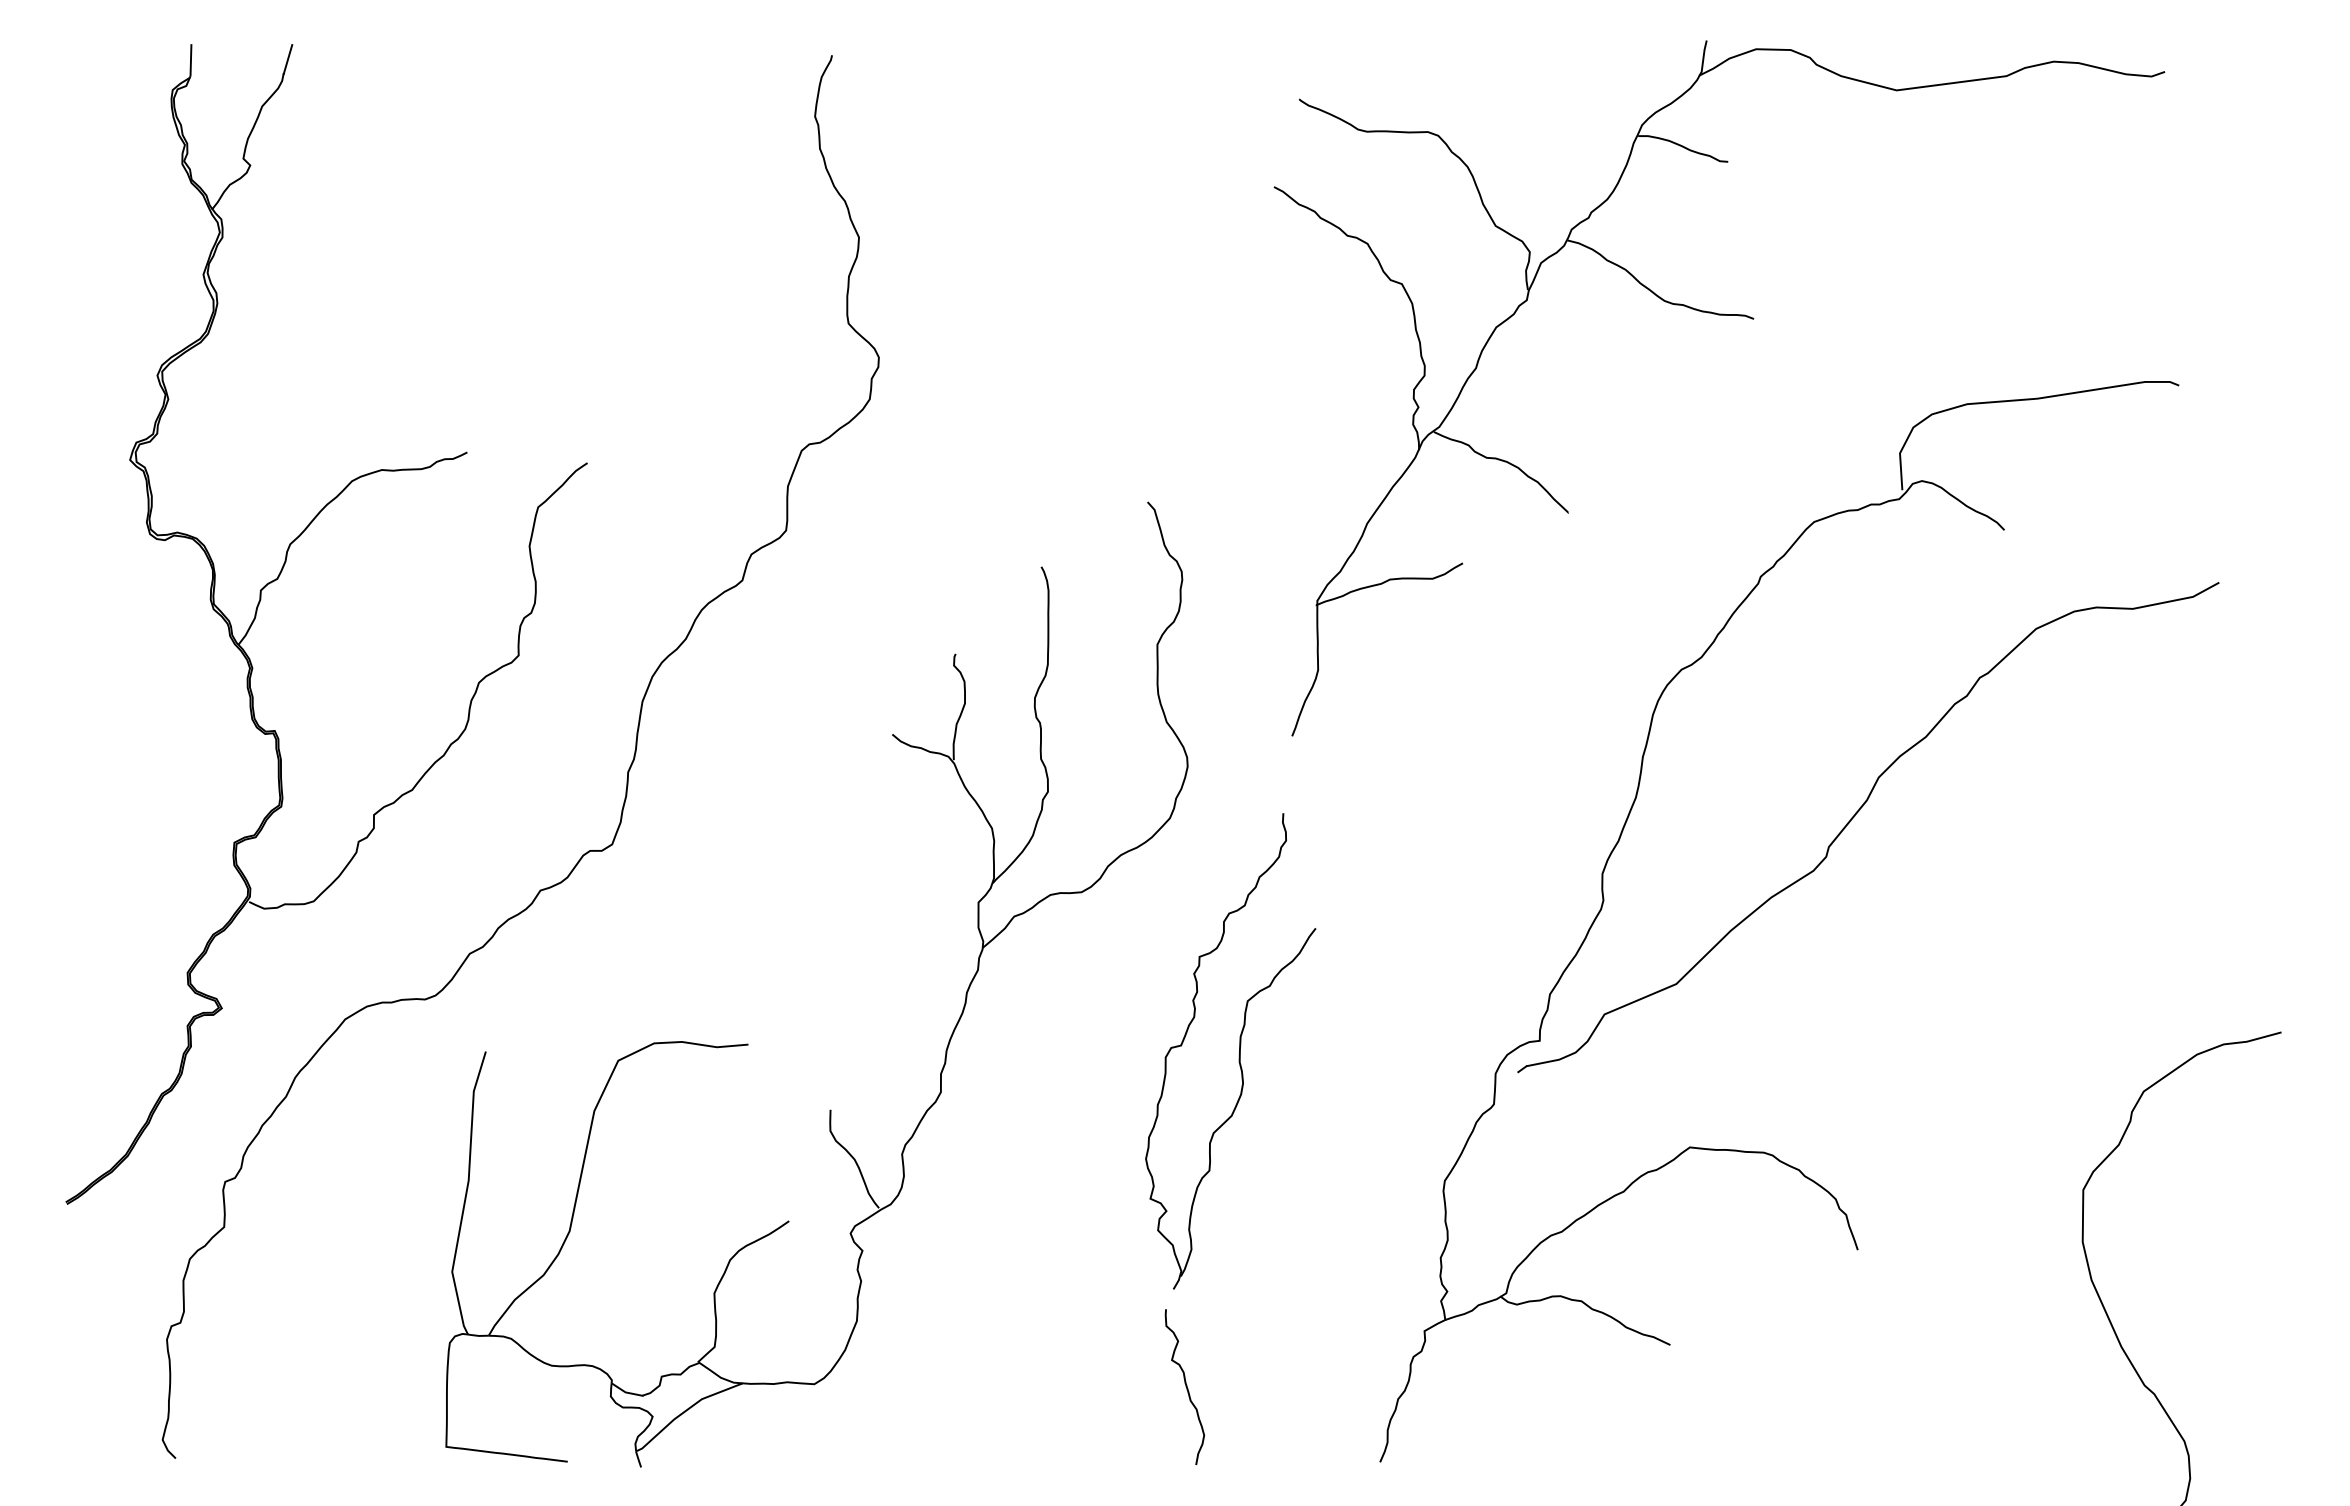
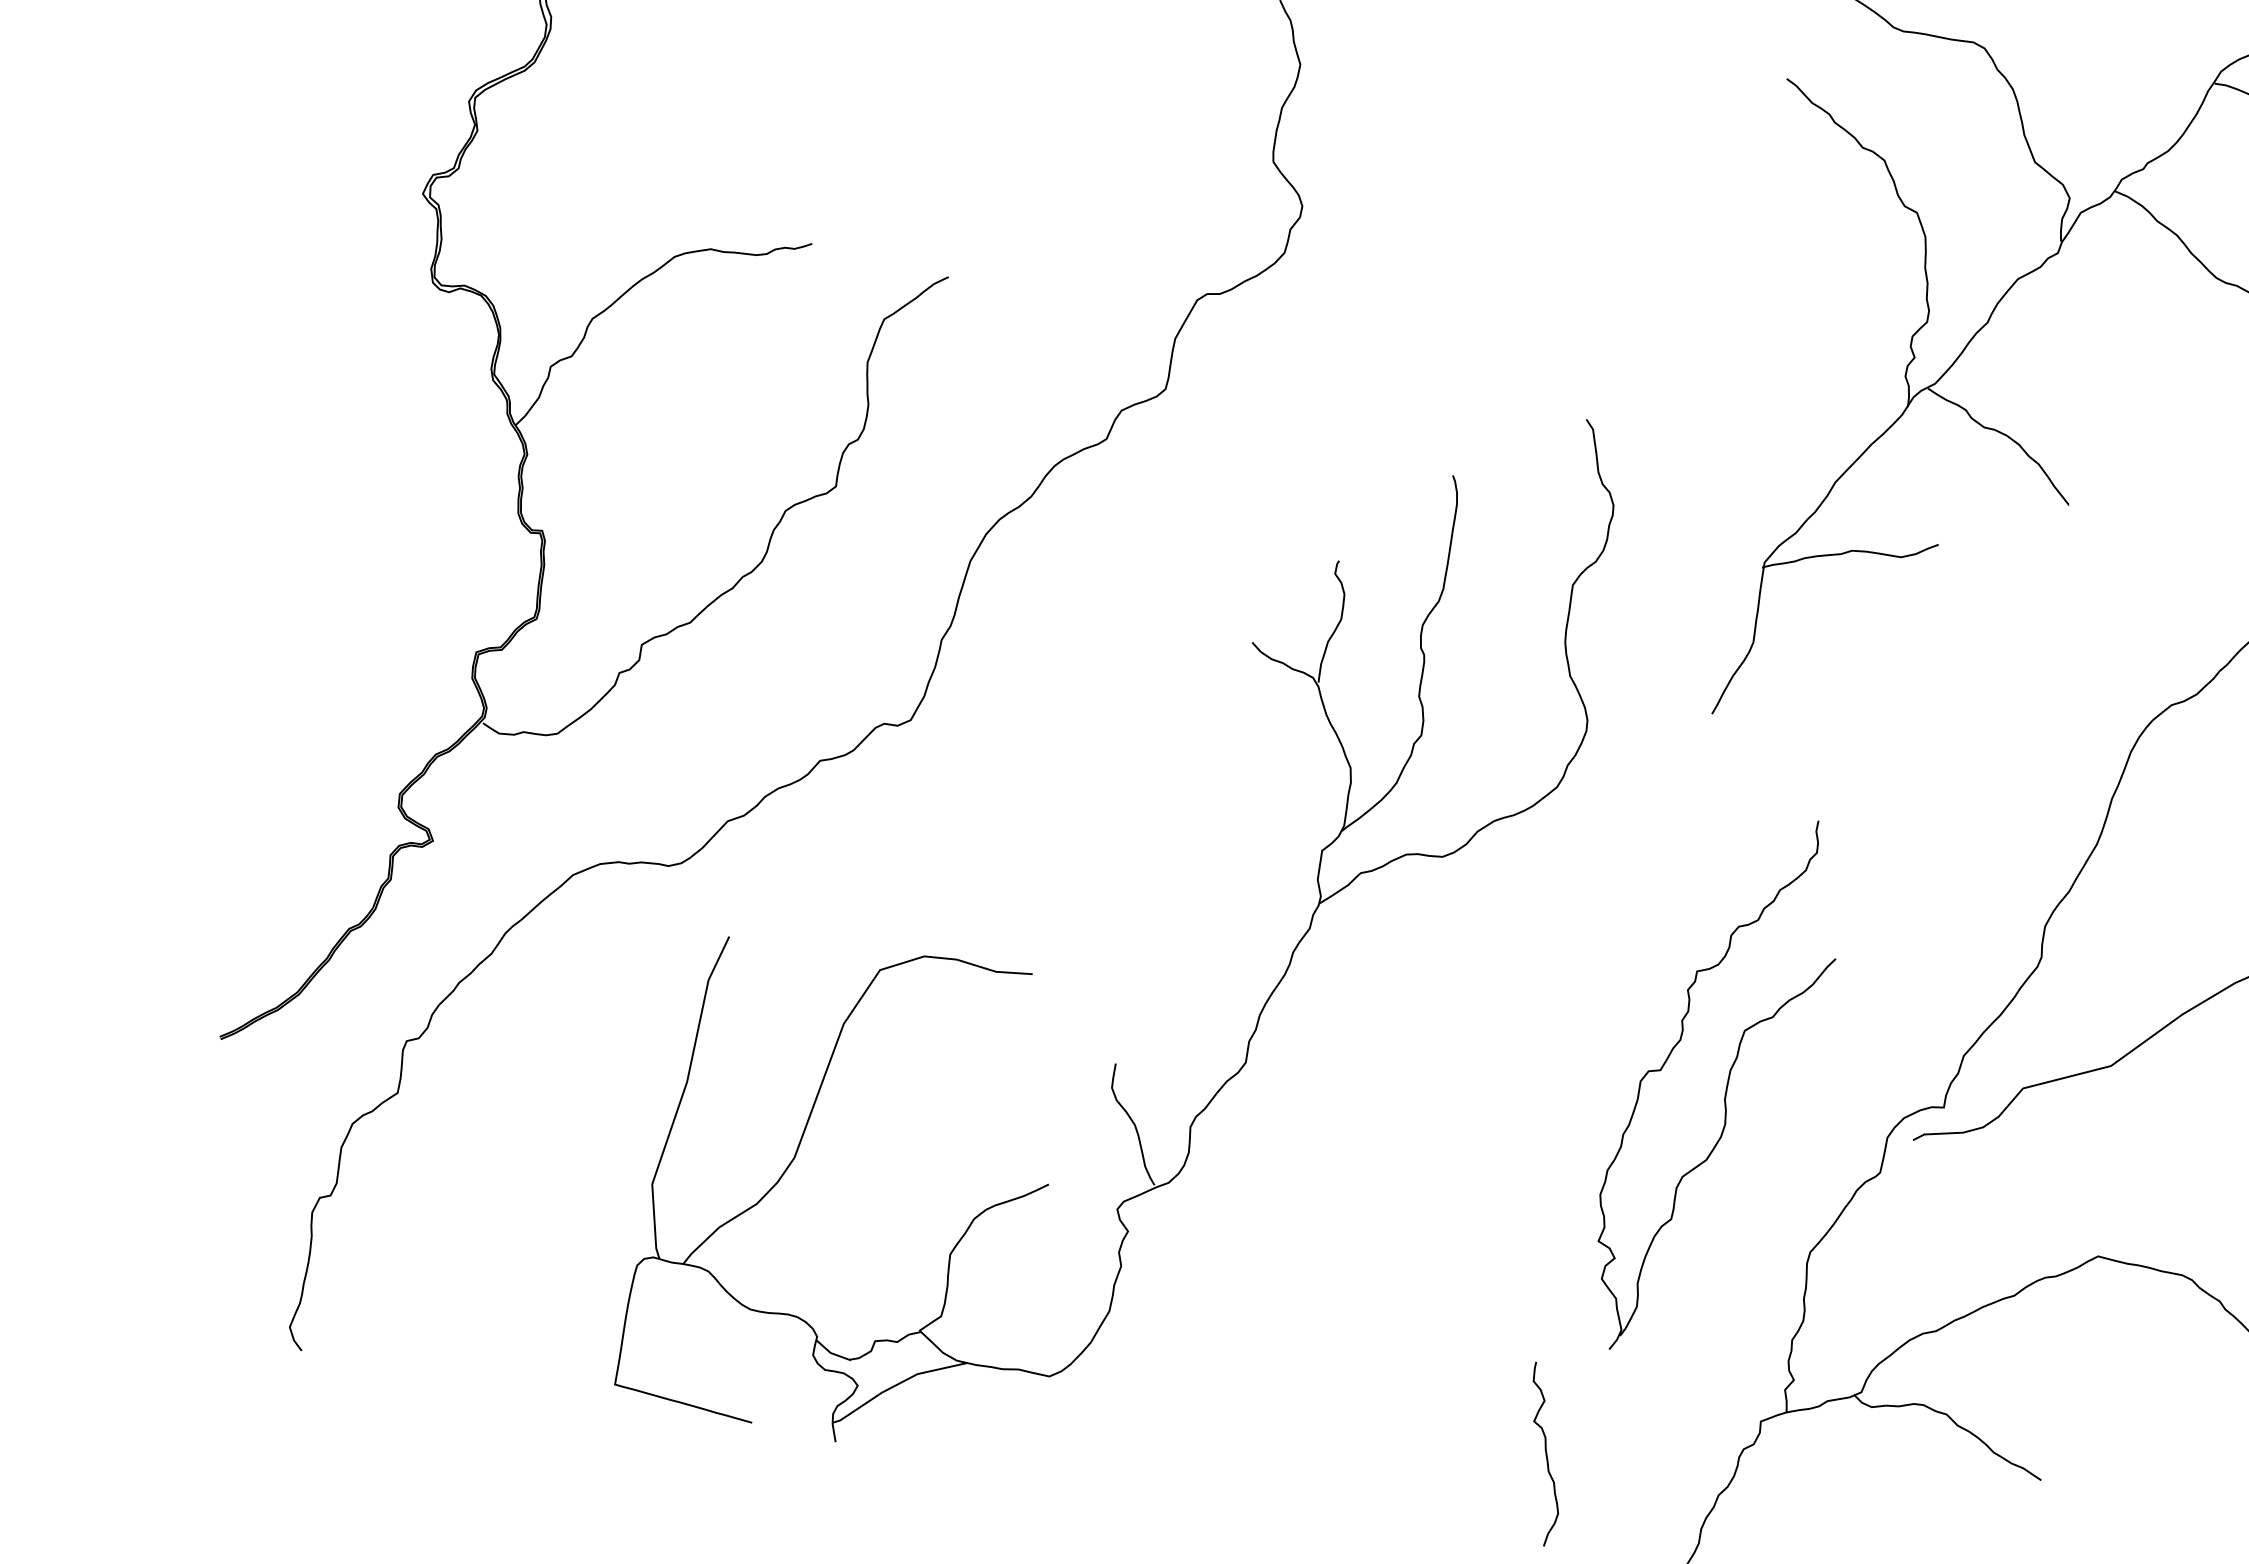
part: (1238, 1055) -> (1724, 1091), moved
curve: (1185, 1386) -> (1545, 1454), moved

